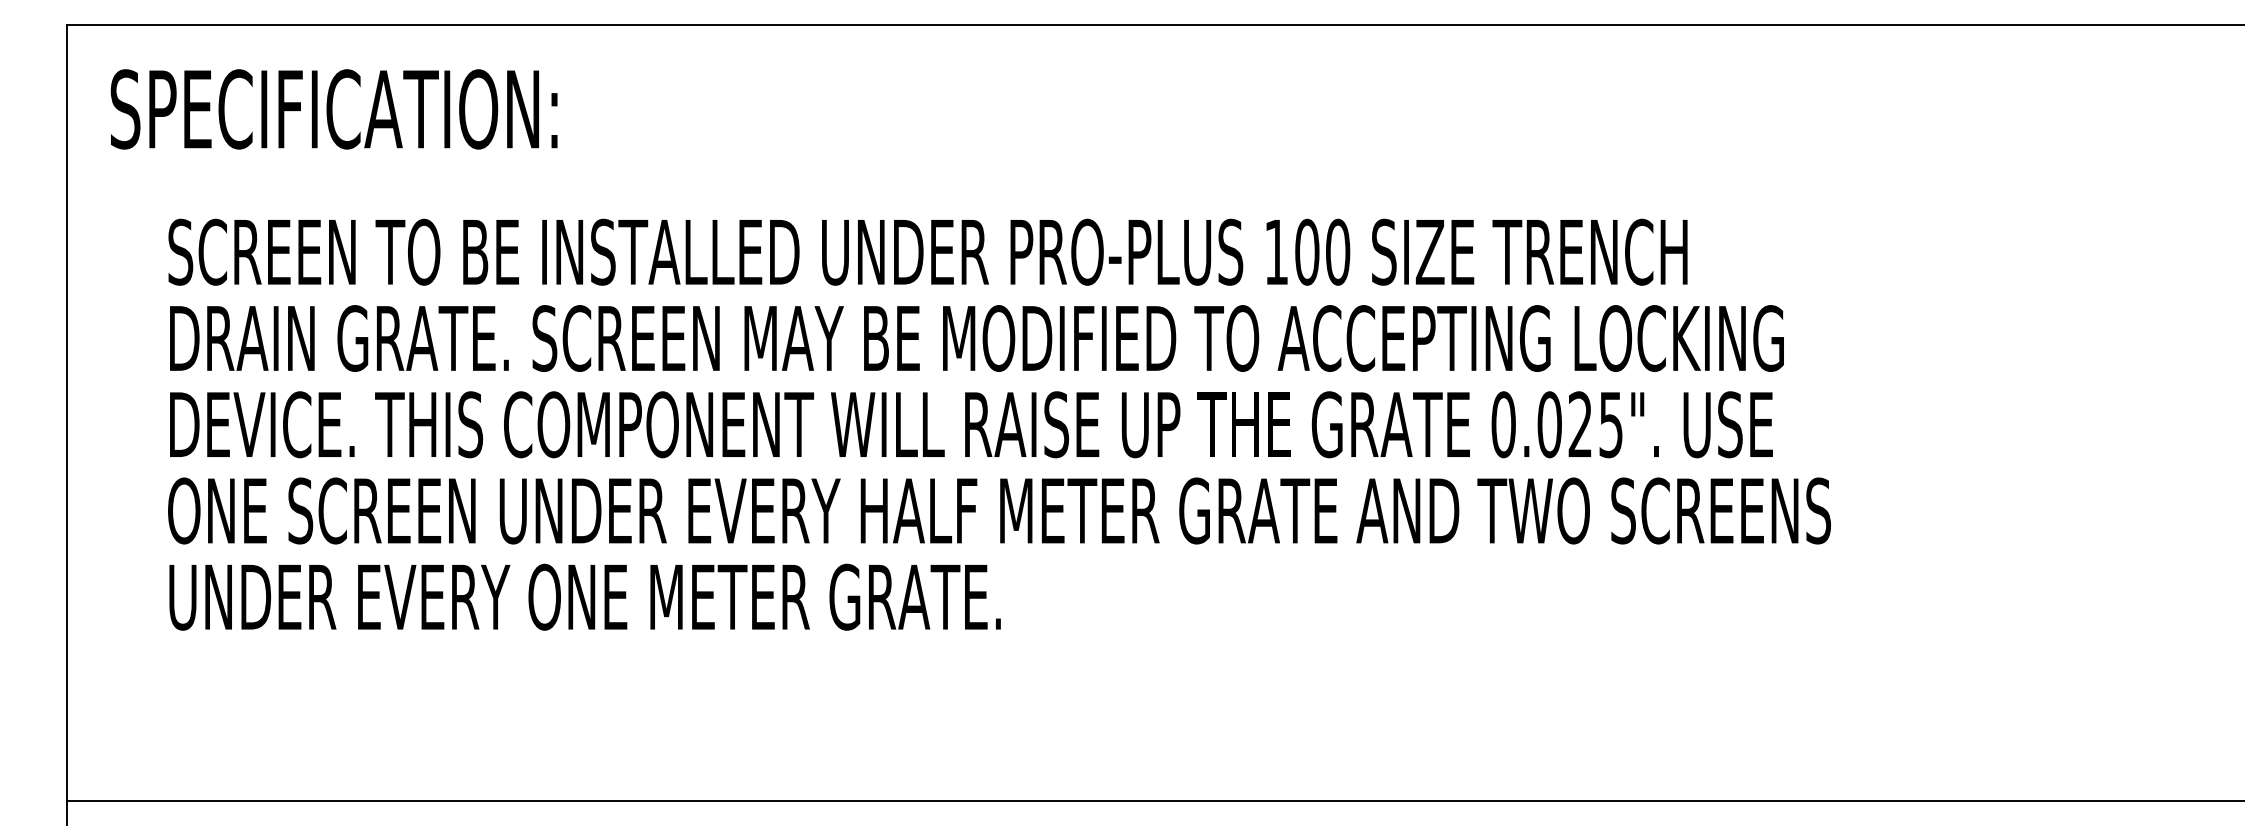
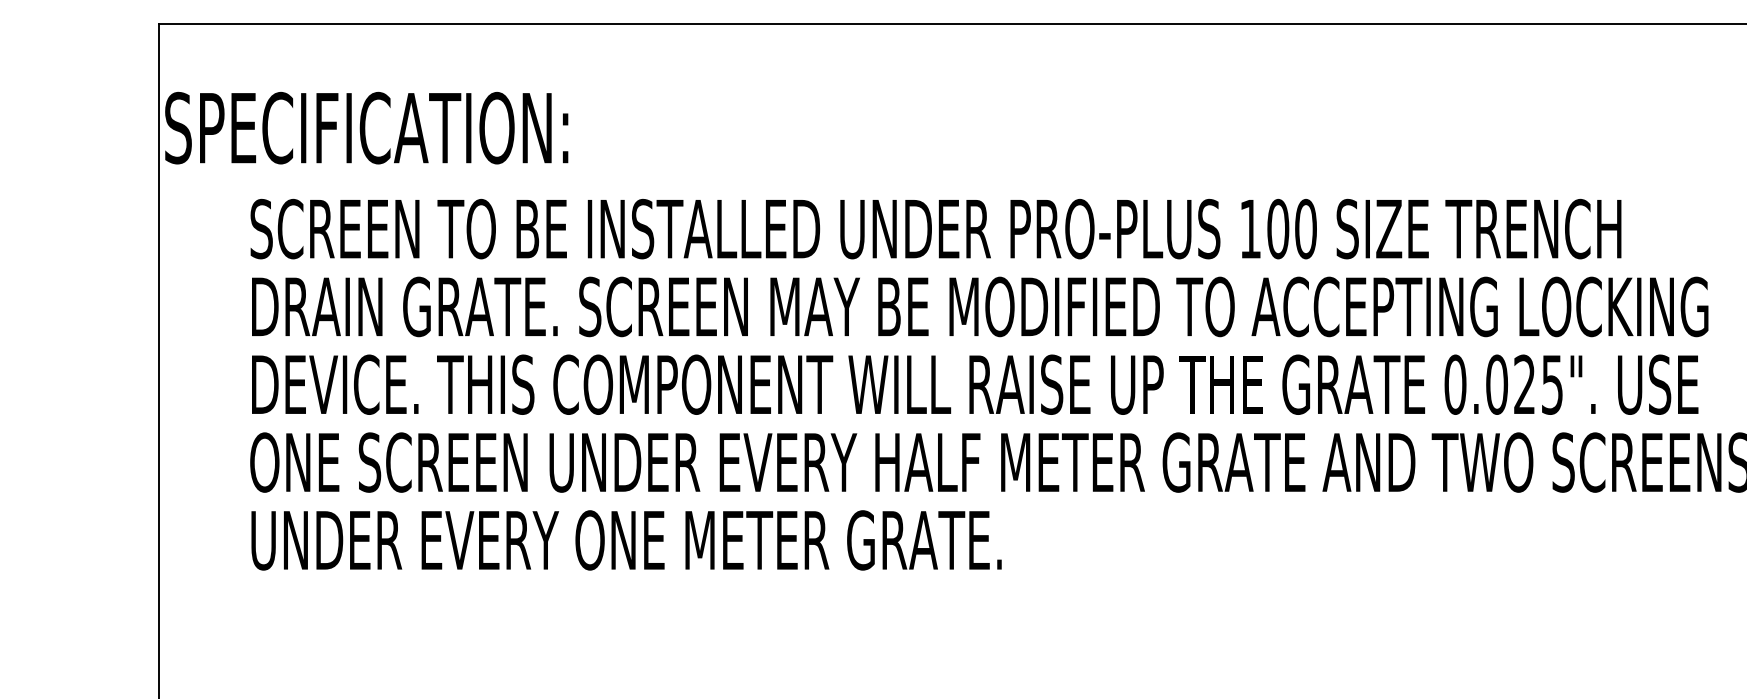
text: (333, 109) -> (366, 128), moved

